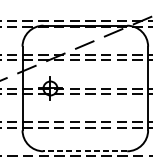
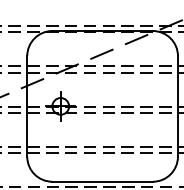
line: (85, 151) -> (102, 181), dashed -> solid

